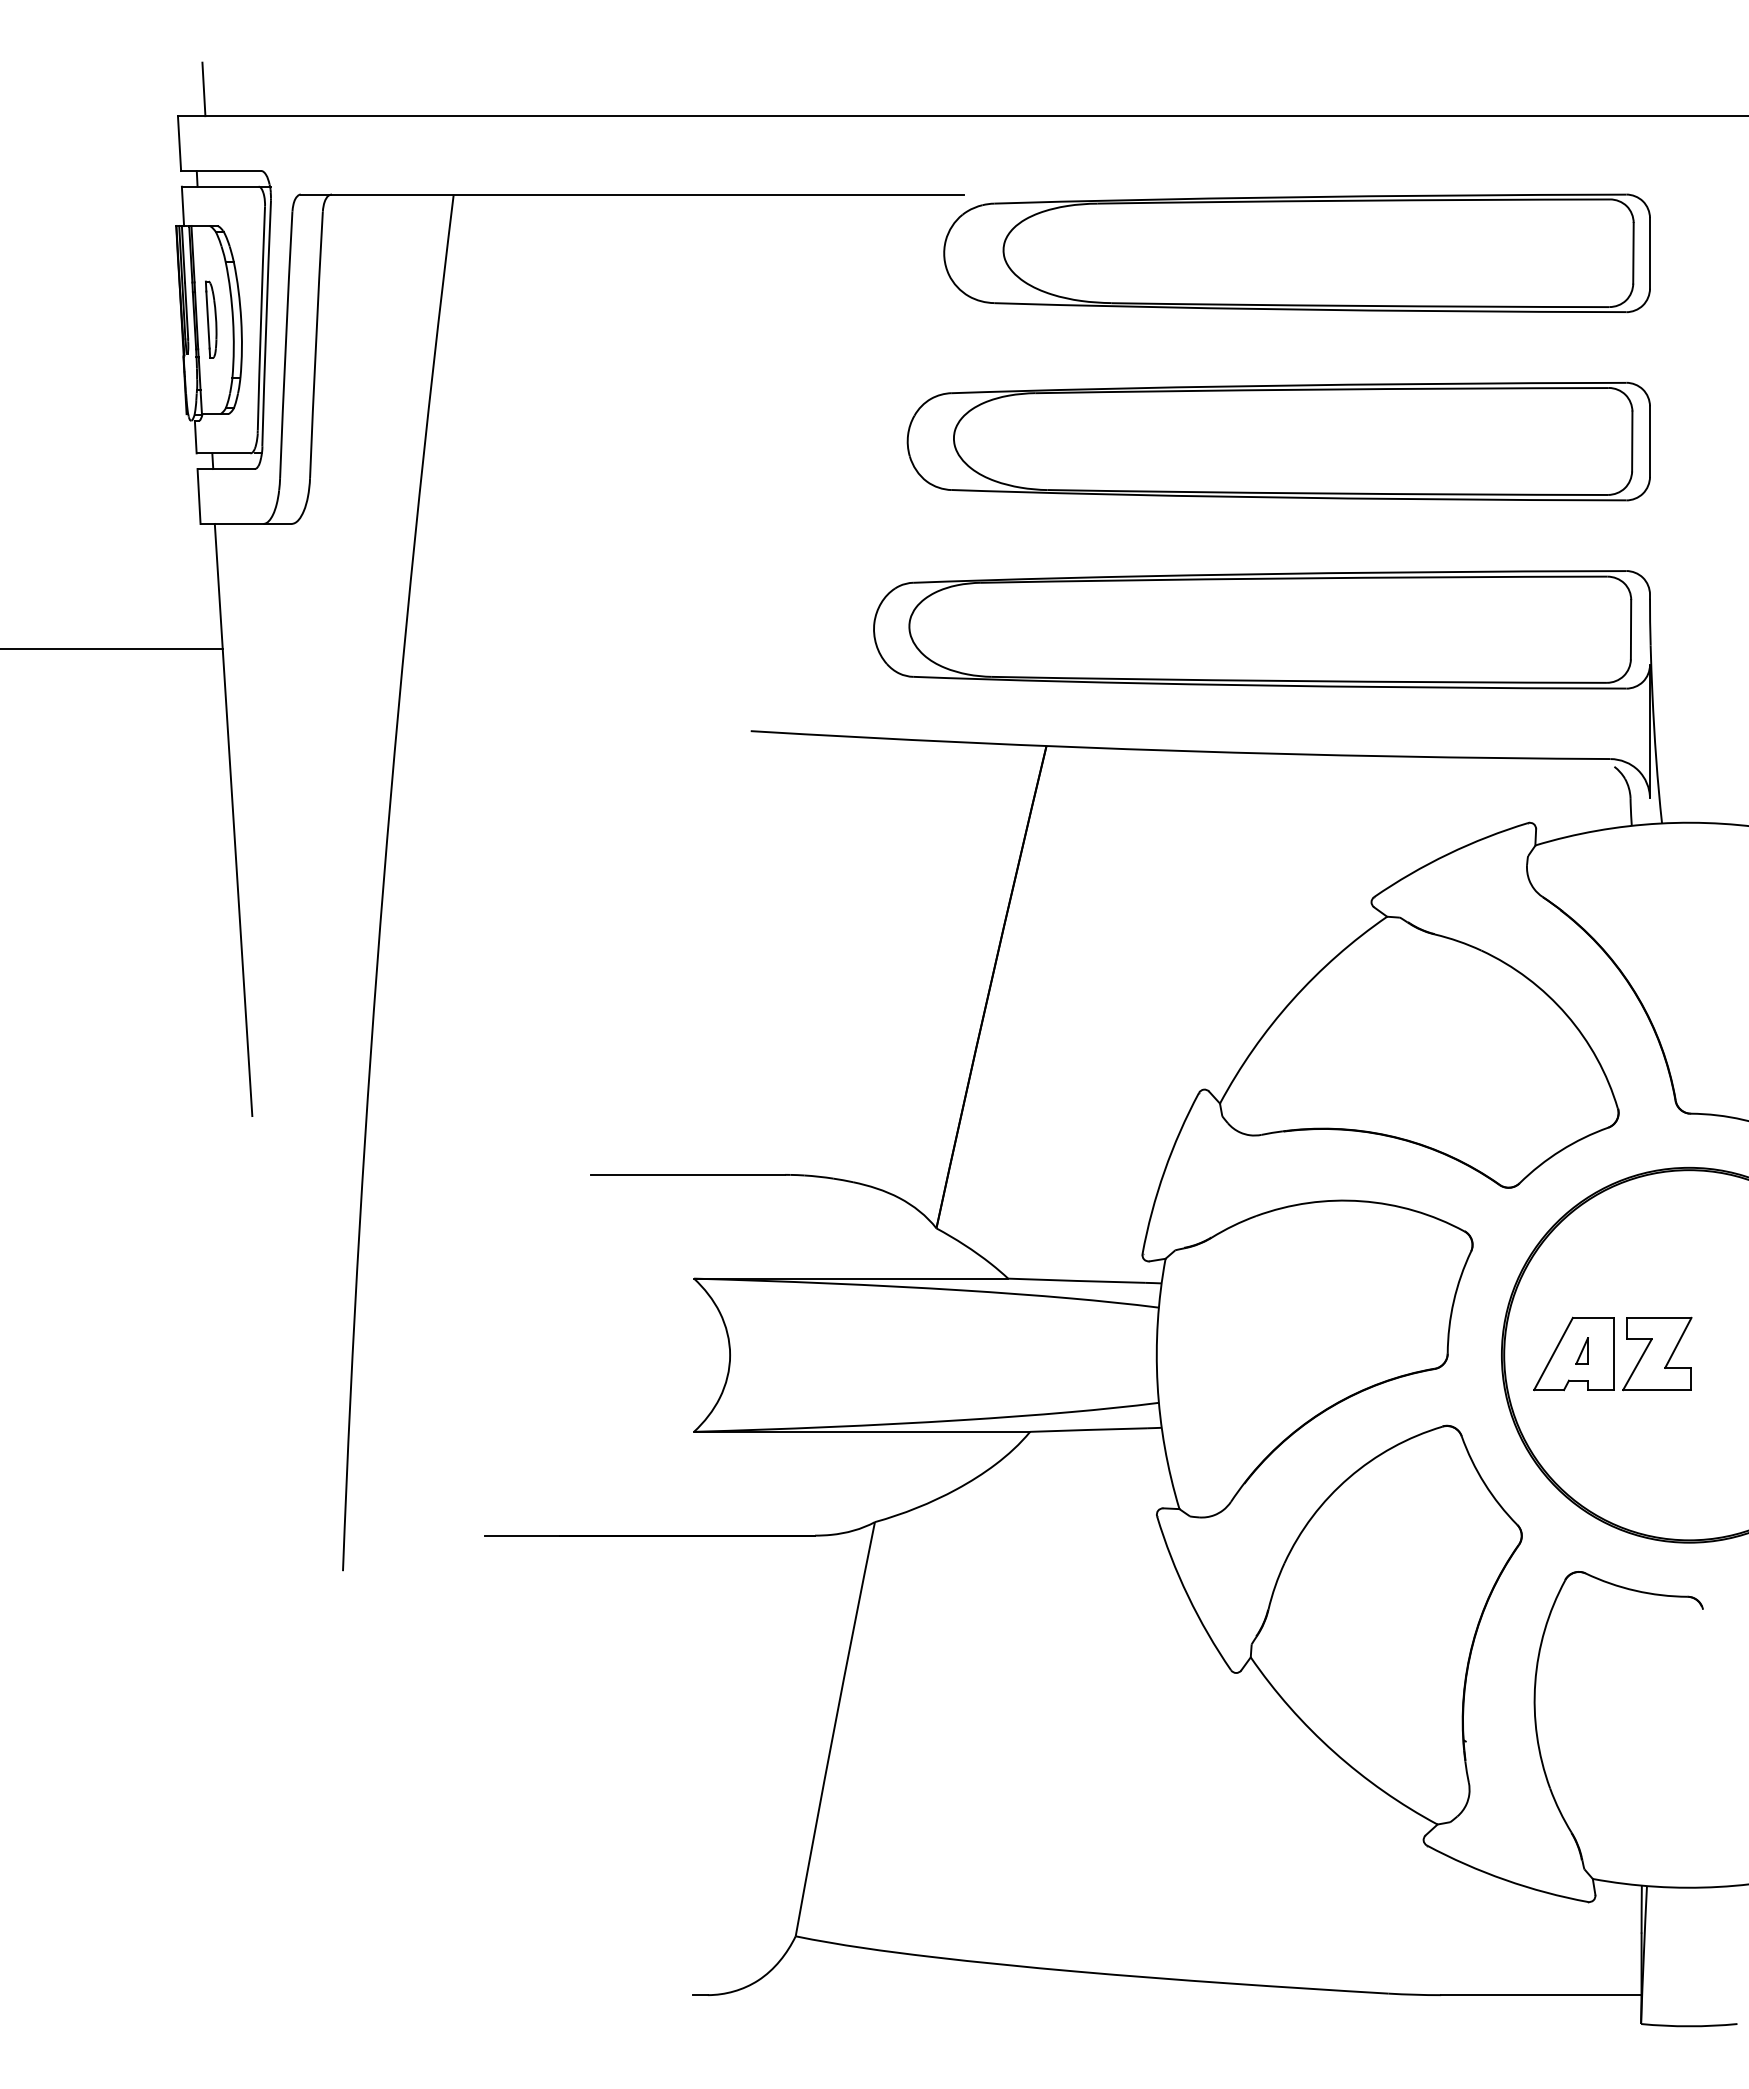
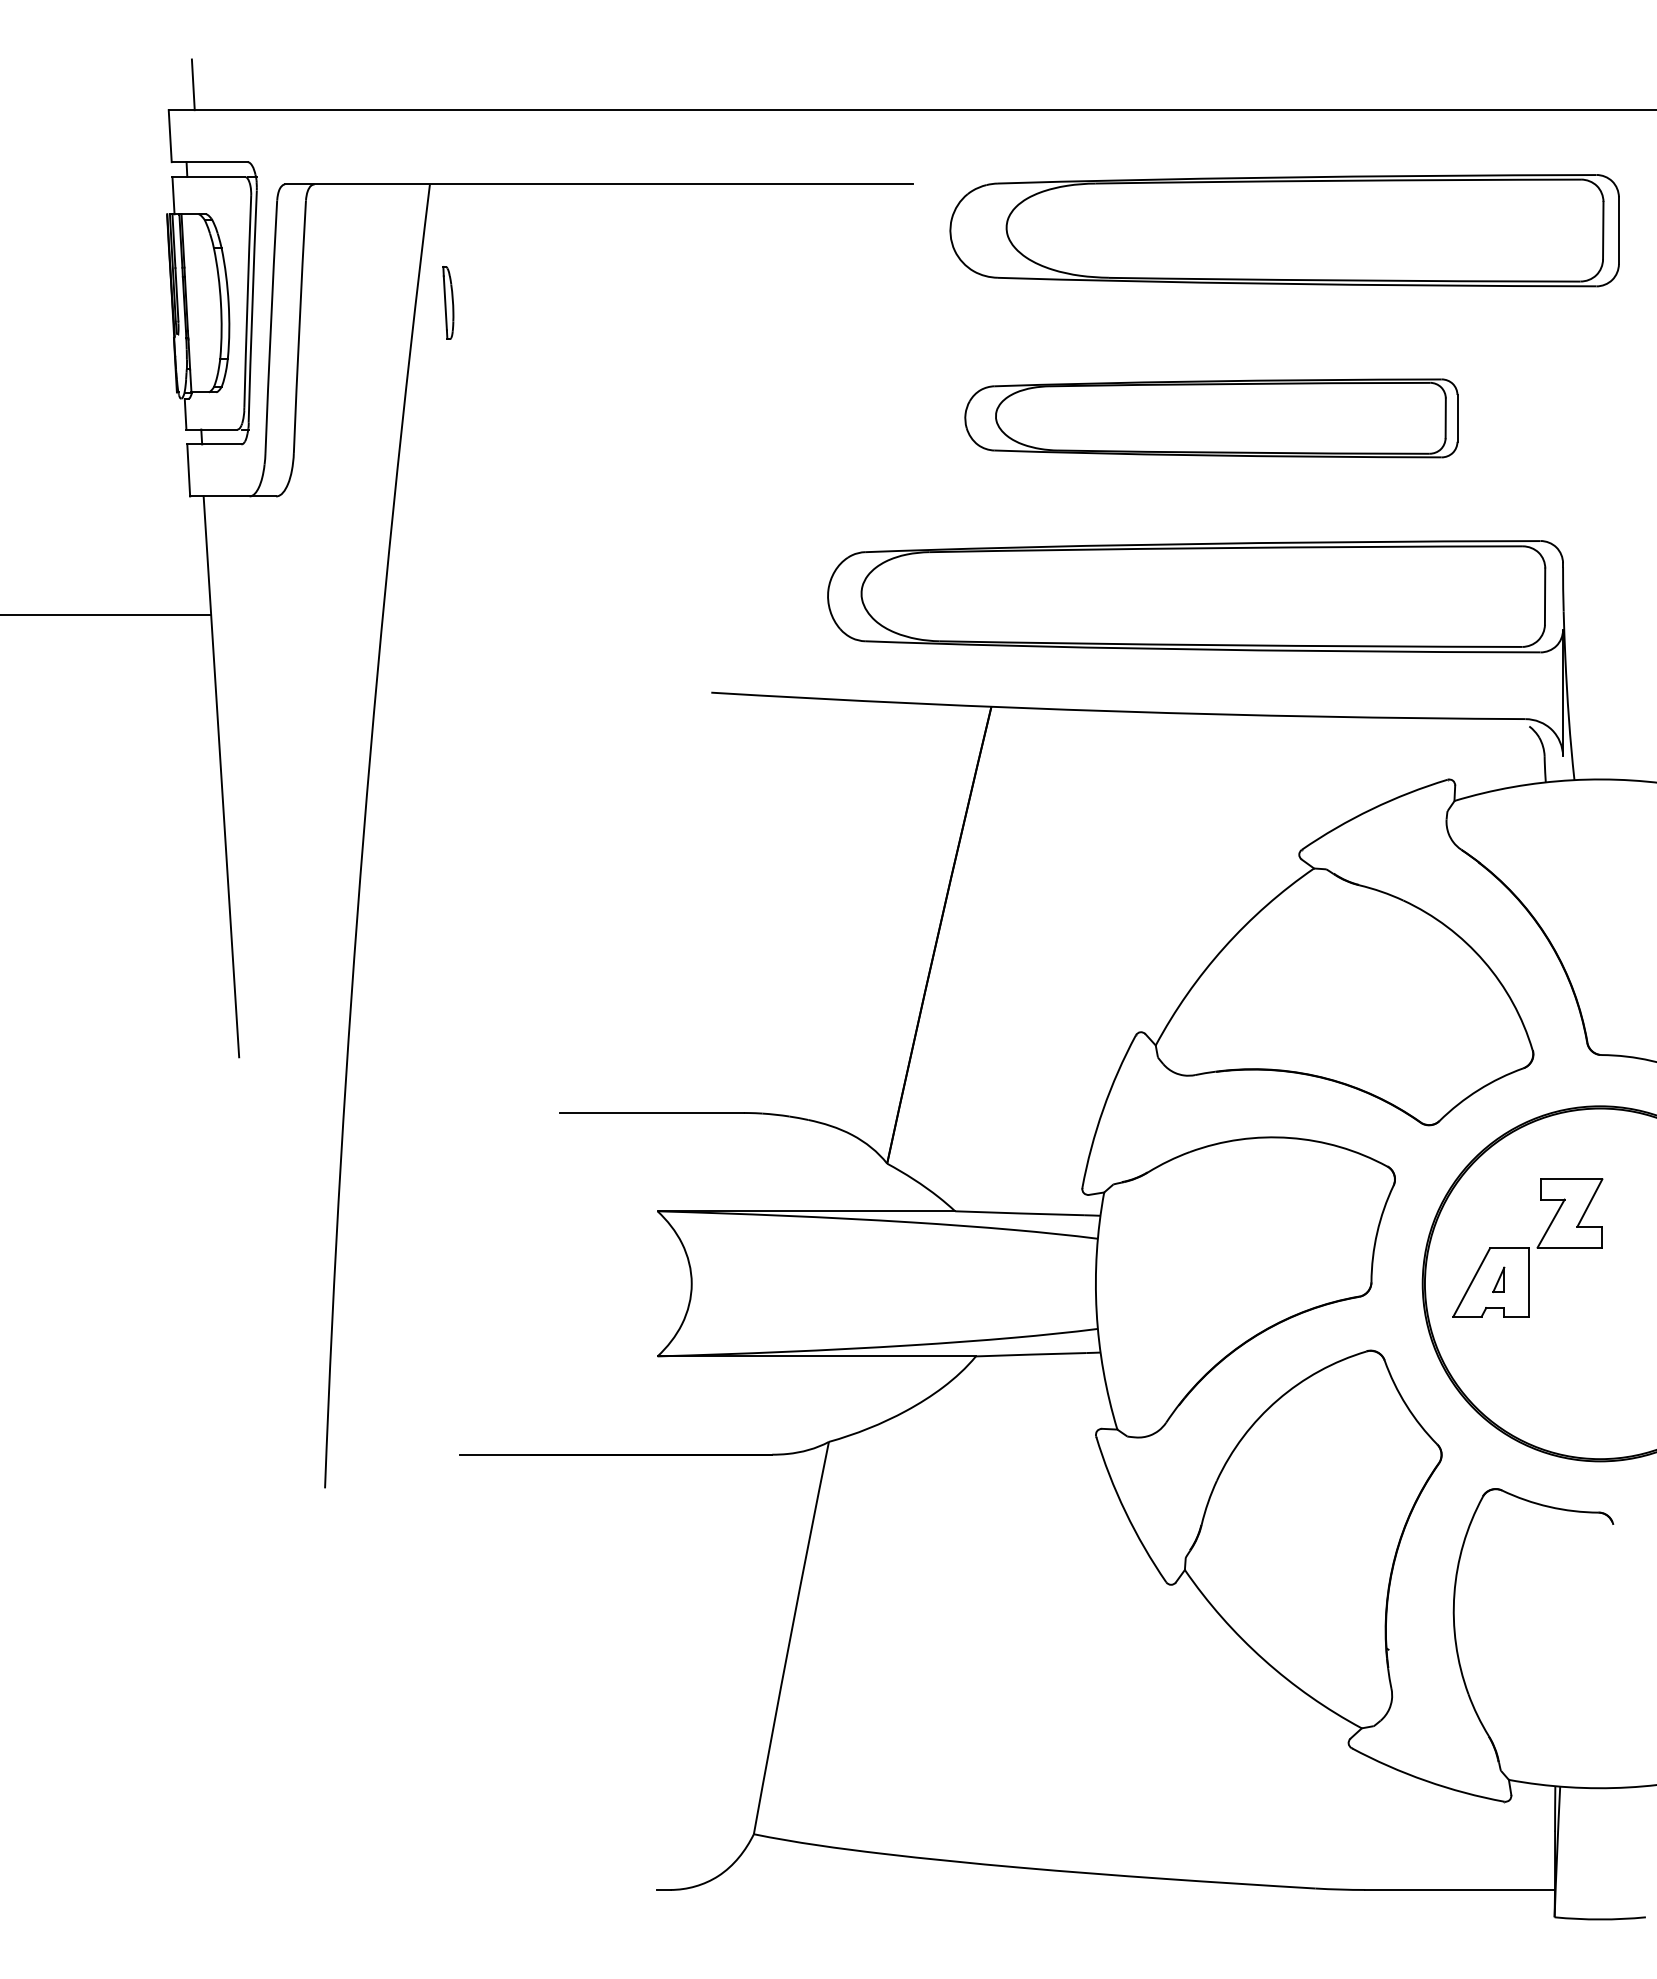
part: (1296, 253) -> (1284, 230), moved
part: (211, 319) -> (448, 302), moved
part: (1278, 441) -> (1211, 418), size x0.7
part: (1657, 1353) -> (1570, 1213), moved

